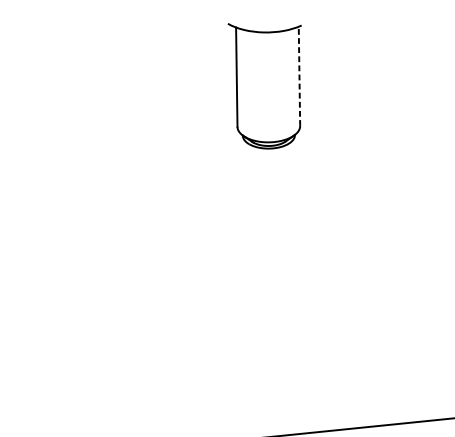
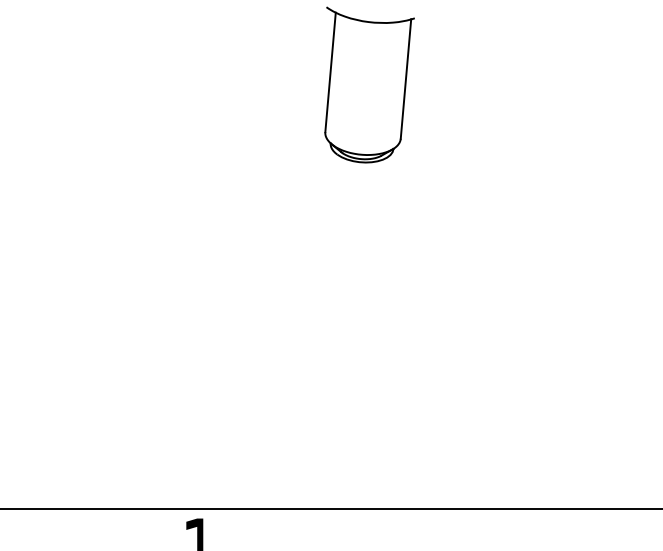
line: (299, 75) -> (405, 78), dashed -> solid

